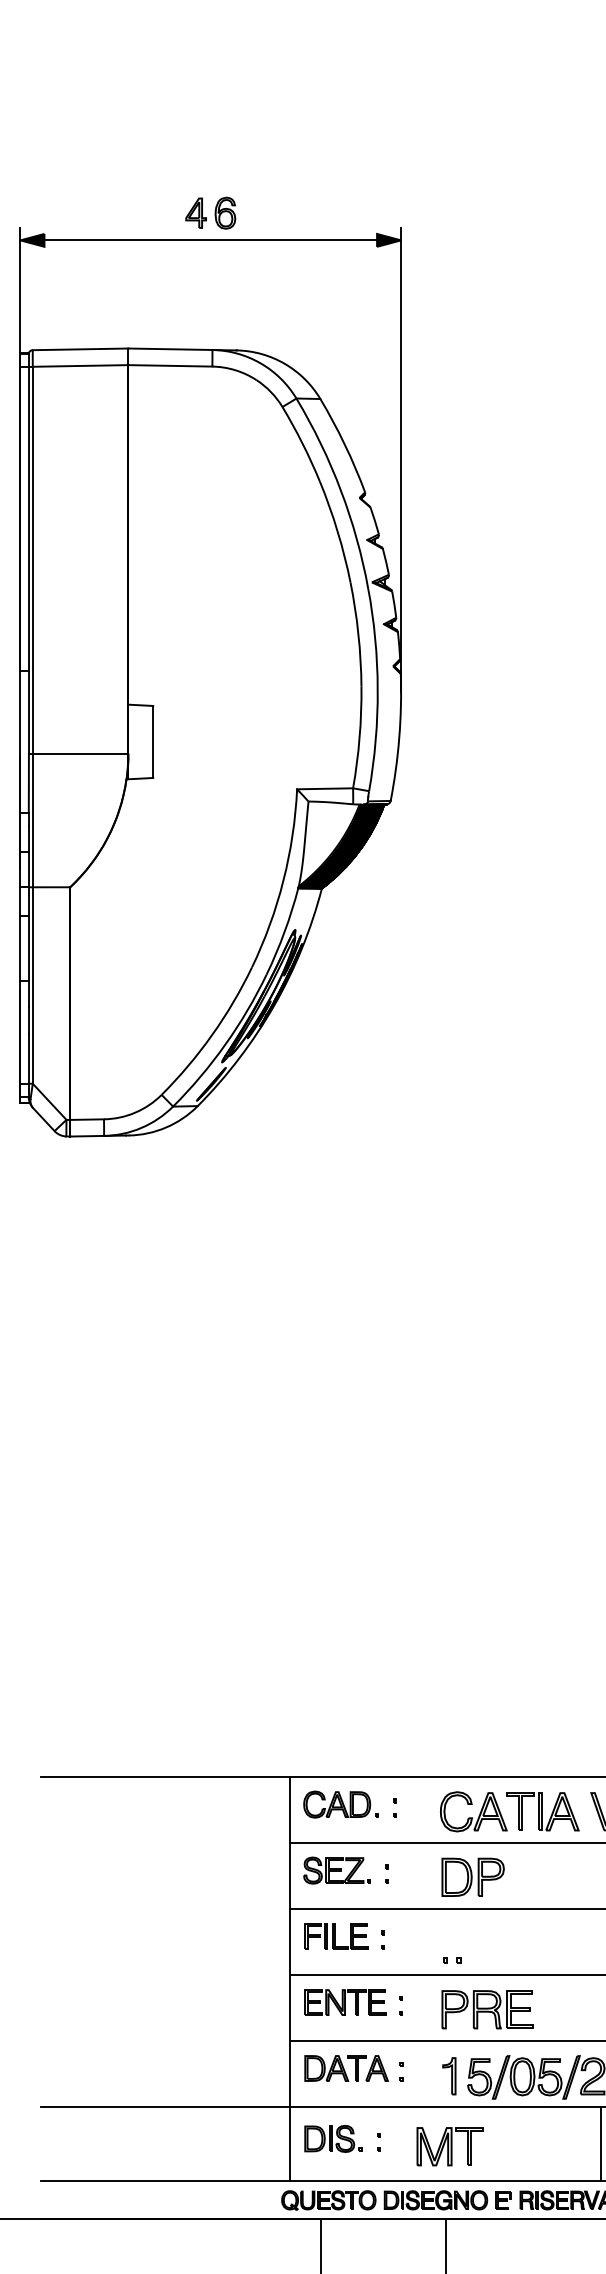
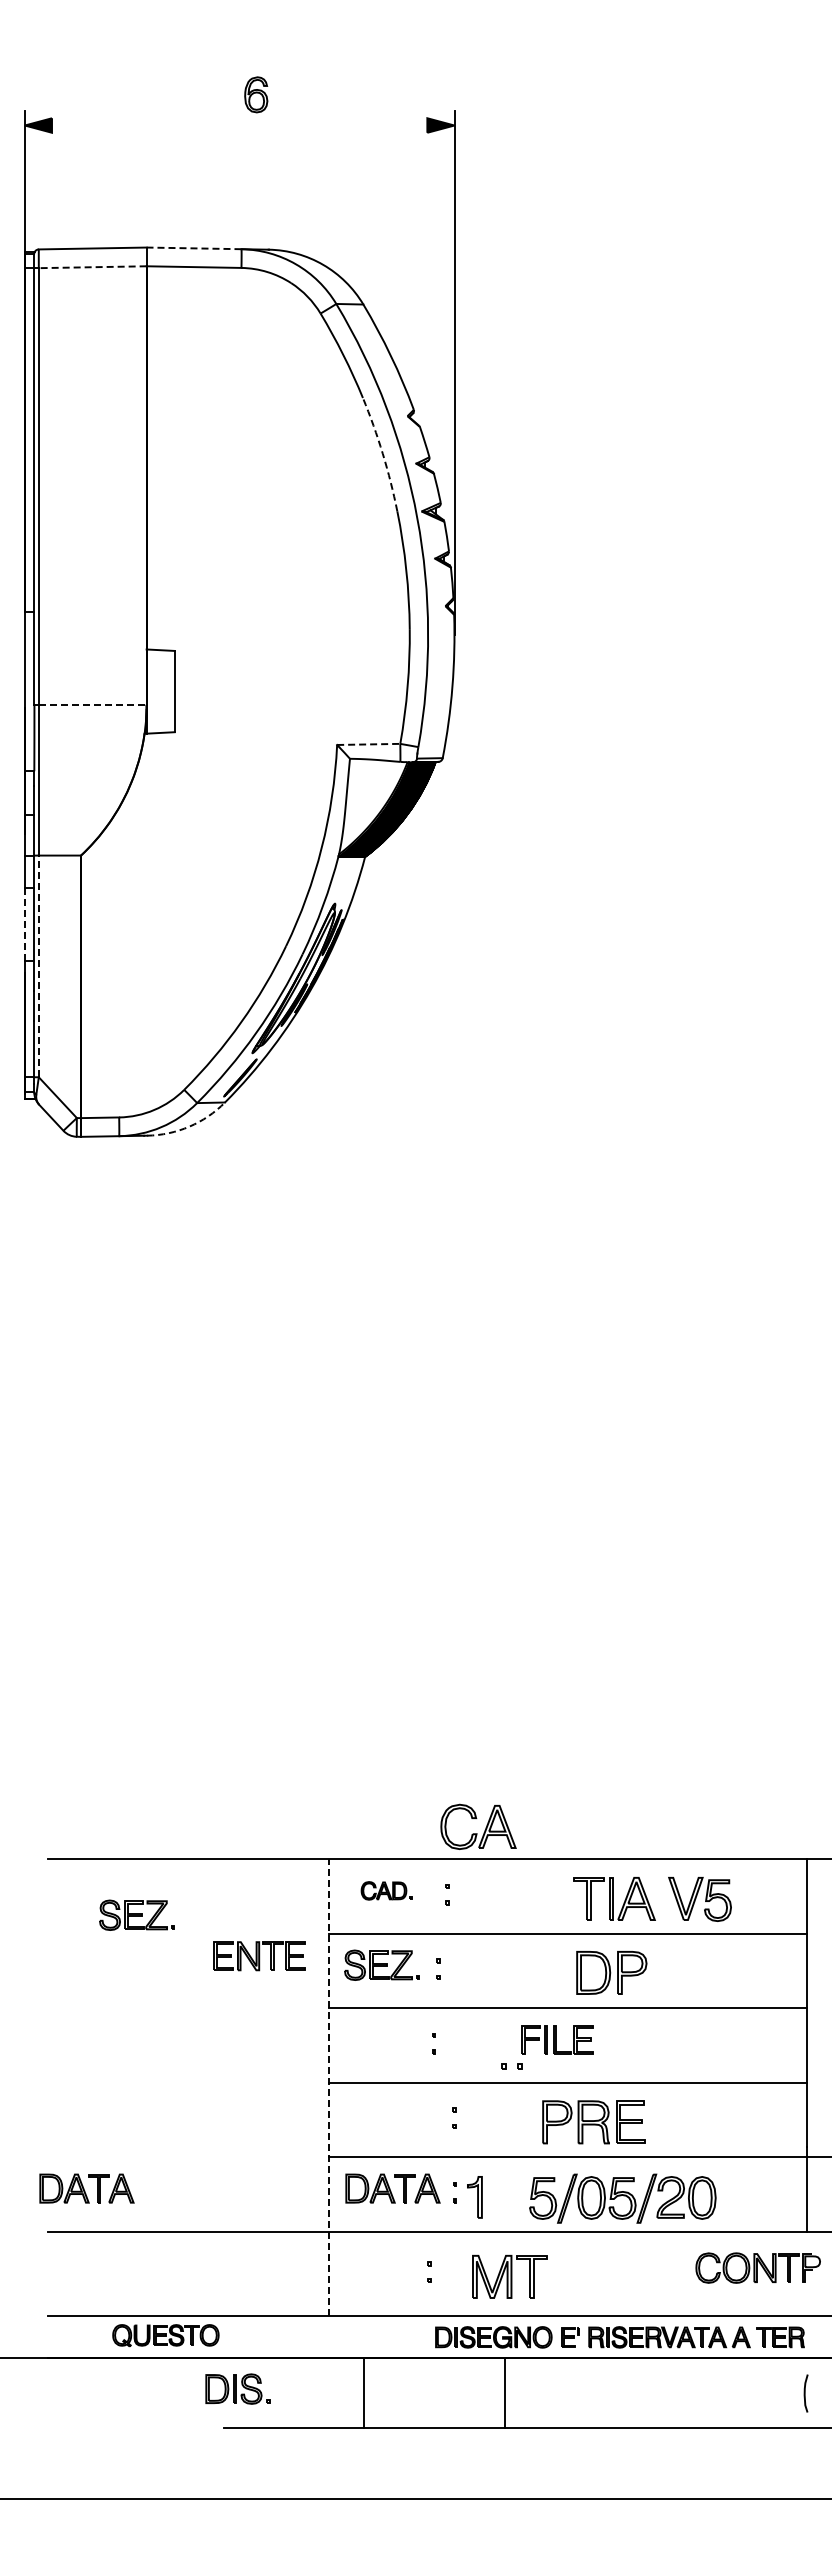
part: (196, 212) -> (223, 94), removed
line: (210, 240) -> (239, 125), removed
line: (169, 349) -> (193, 248), solid -> dashed
line: (80, 366) -> (92, 267), solid -> dashed
arc: (337, 531) -> (382, 453), solid -> dashed
line: (80, 753) -> (92, 704), solid -> dashed
line: (324, 788) -> (368, 744), solid -> dashed
line: (20, 949) -> (24, 925), solid -> dashed
line: (32, 985) -> (38, 966), solid -> dashed
arc: (166, 1127) -> (189, 1126), solid -> dashed
part: (340, 1804) -> (386, 1890), size x0.6
part: (479, 1812) -> (485, 1827), moved
part: (119, 1825) -> (136, 1914), added
part: (472, 1876) -> (611, 1972), moved
part: (336, 1936) -> (557, 2039), moved
line: (290, 1978) -> (329, 2087), solid -> dashed
part: (345, 2002) -> (259, 1956), moved
part: (487, 2009) -> (593, 2122), moved
part: (75, 2068) -> (86, 2188), added
part: (448, 2076) -> (474, 2197), moved
part: (332, 2138) -> (237, 2388), moved
line: (601, 2143) -> (680, 2273), removed
part: (328, 2200) -> (165, 2335), moved

